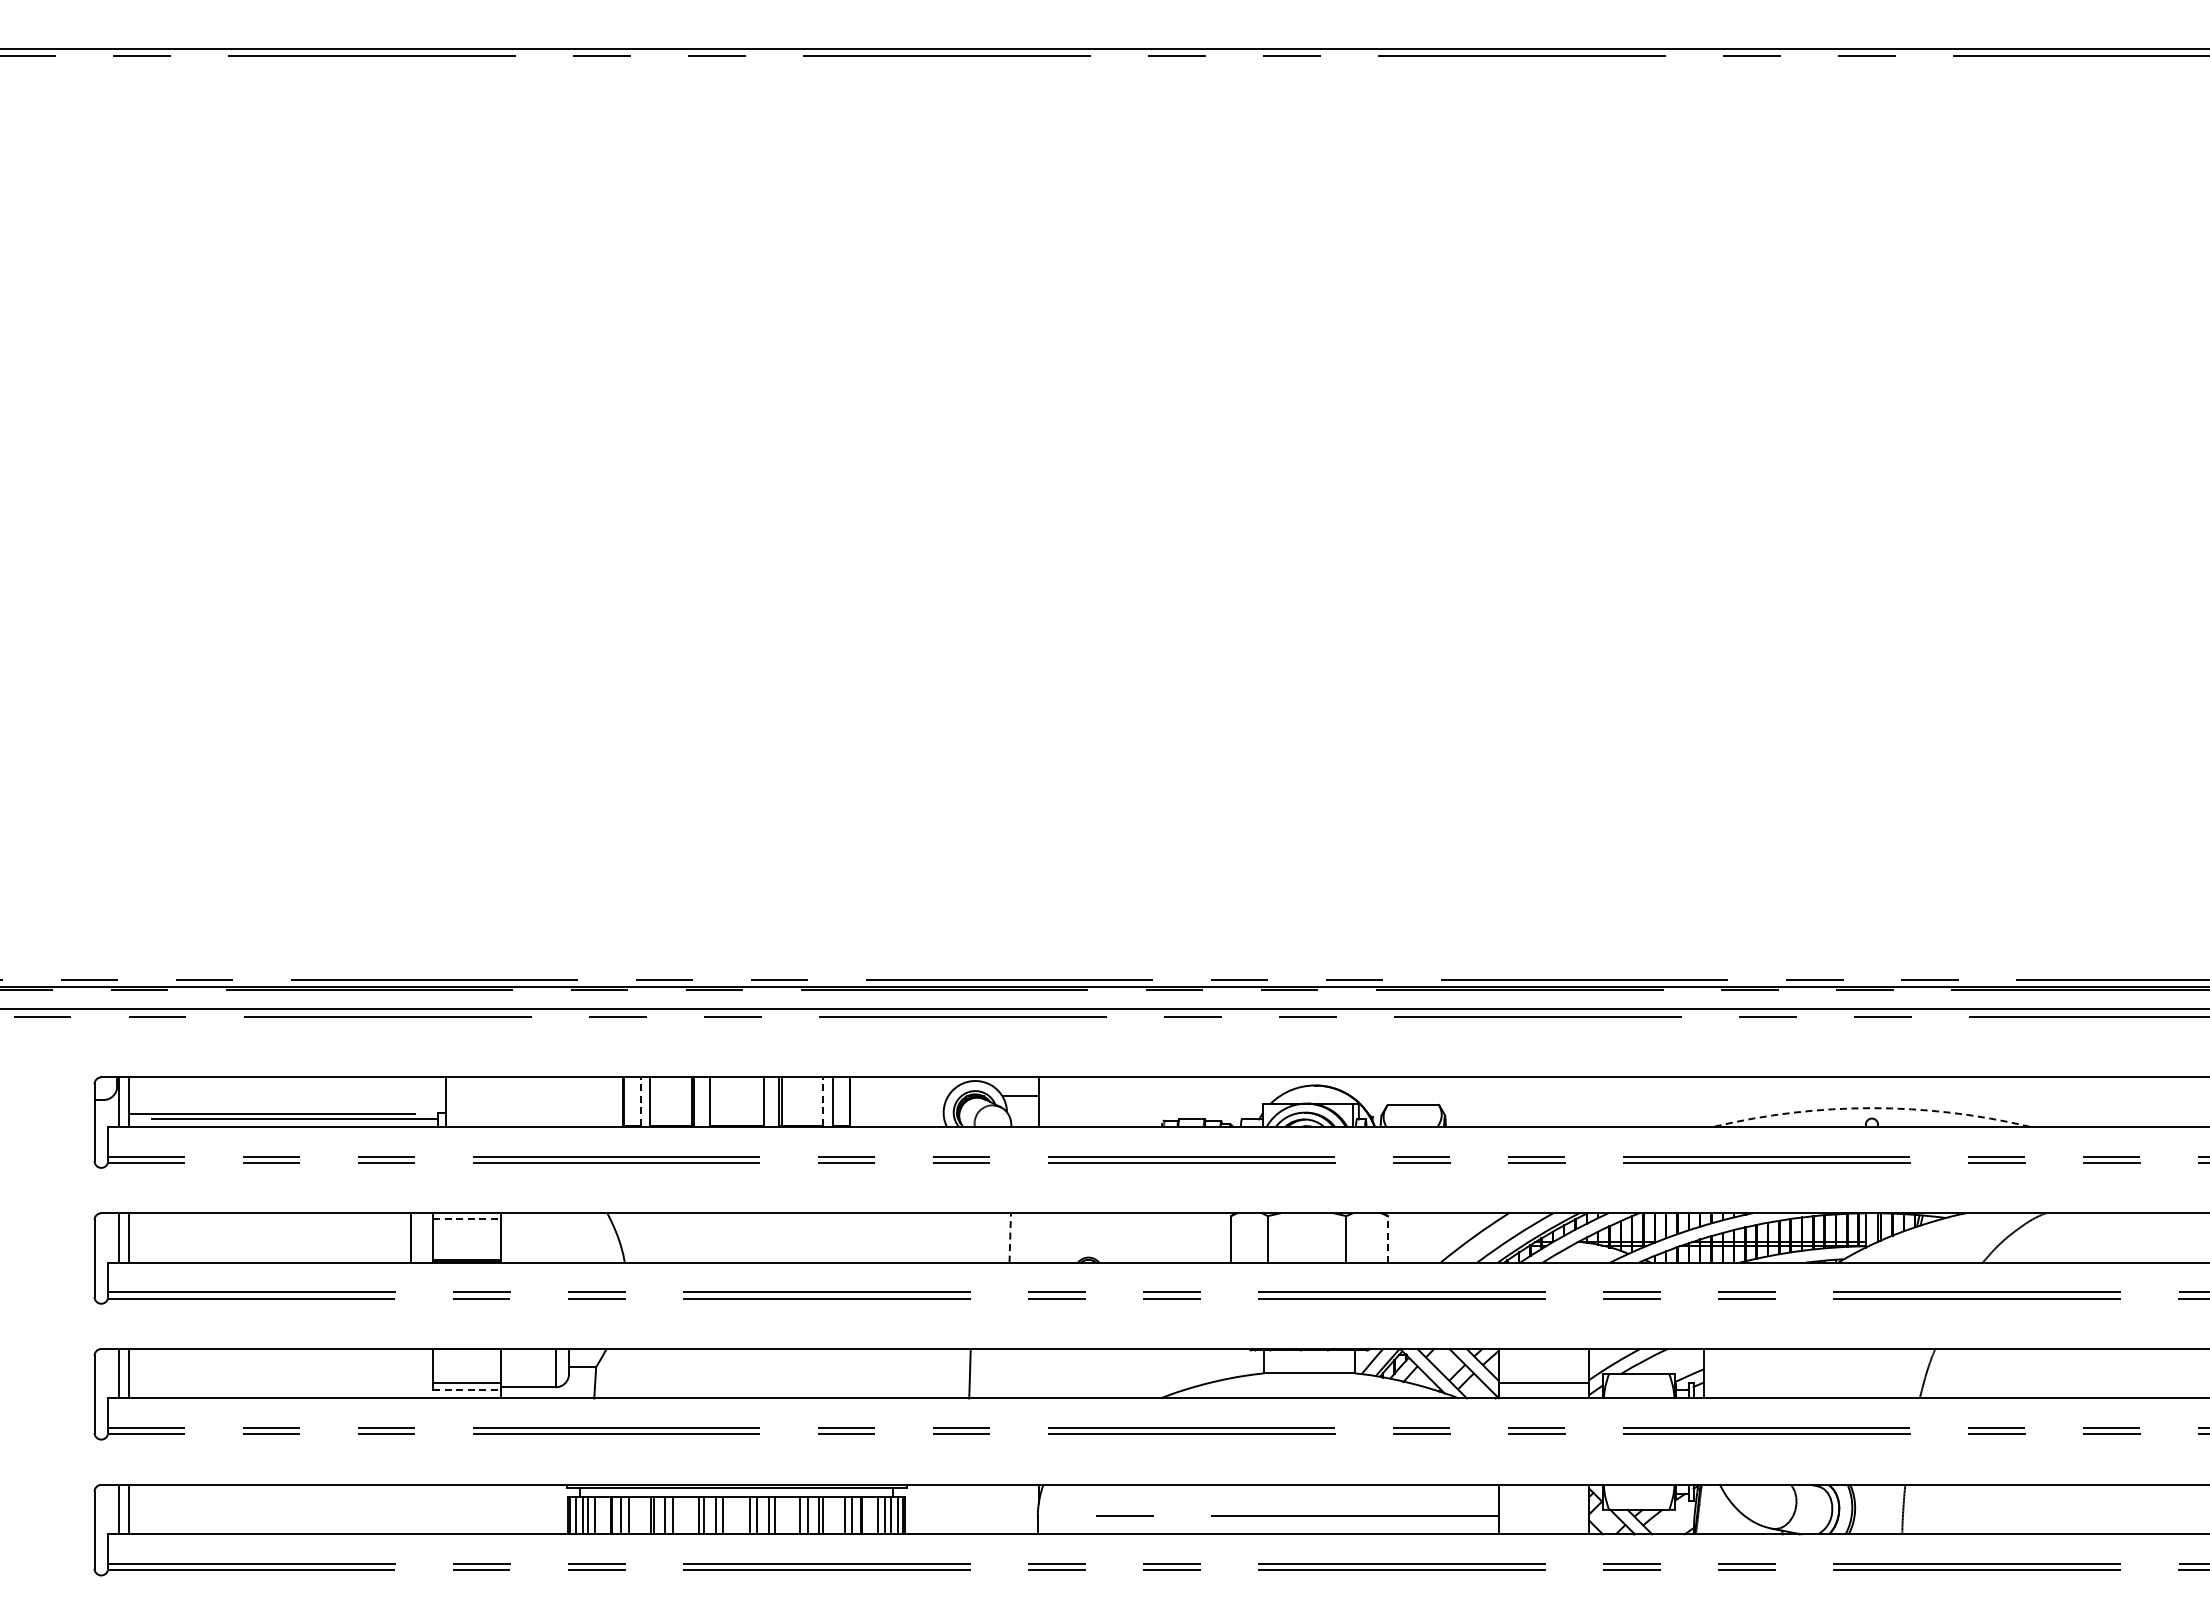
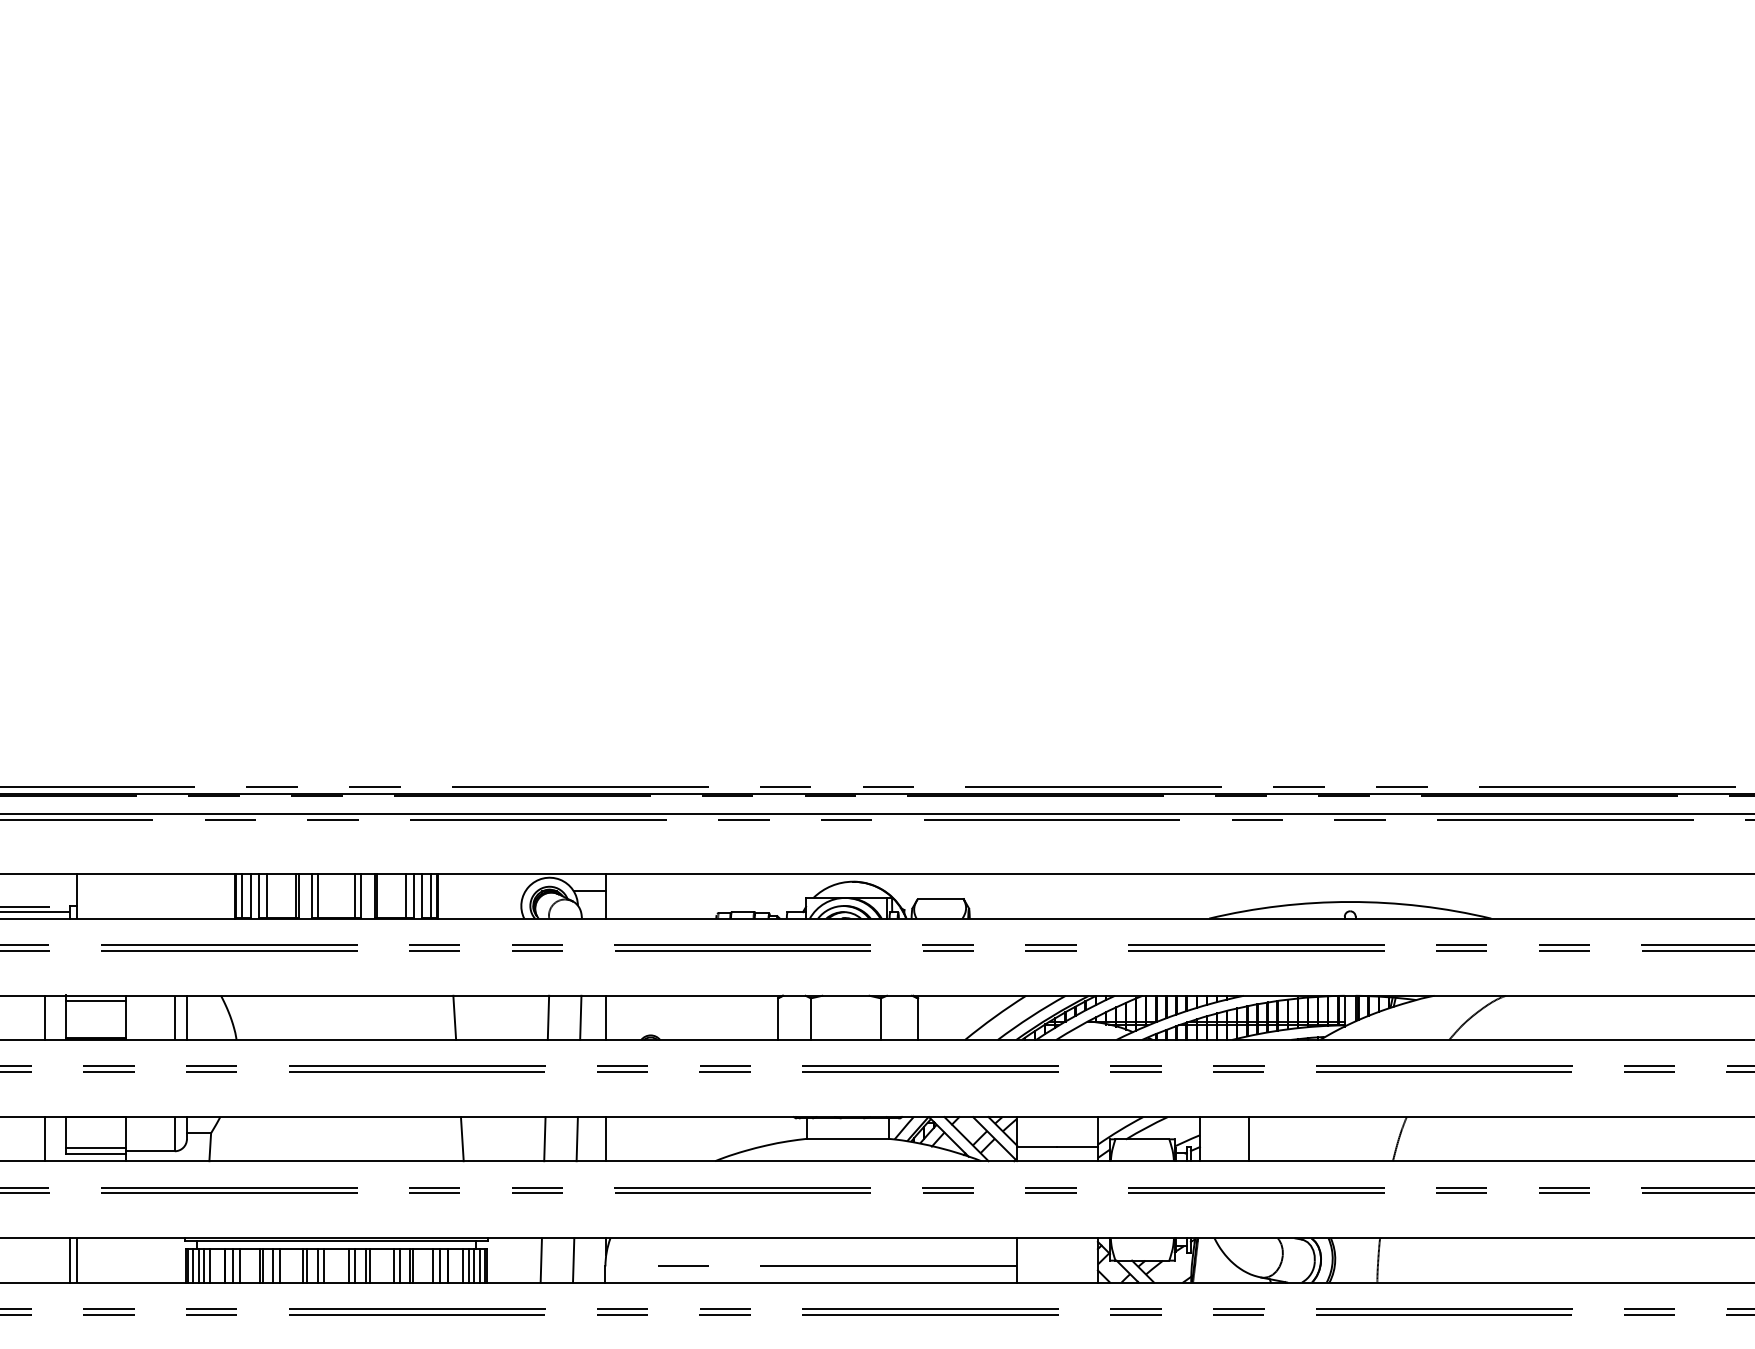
line: (631, 1101) -> (242, 896), added
line: (640, 1101) -> (250, 896), dashed -> solid
line: (658, 1101) -> (266, 896), added
line: (716, 1101) -> (318, 896), added
line: (757, 1101) -> (355, 896), added
line: (814, 1101) -> (406, 896), added
line: (823, 1101) -> (414, 896), dashed -> solid
line: (842, 1101) -> (431, 896), added
arc: (1871, 1108) -> (1349, 902), dashed -> solid
line: (467, 1219) -> (96, 1001), dashed -> solid
line: (555, 1237) -> (174, 1017), added
line: (569, 1237) -> (187, 1017), added
line: (868, 1237) -> (454, 1017), added
line: (973, 1237) -> (548, 1017), added
line: (1010, 1237) -> (581, 1017), dashed -> solid
line: (1038, 1237) -> (606, 1017), added
line: (1387, 1238) -> (917, 1018), dashed -> solid
line: (410, 1373) -> (45, 1138), added
line: (877, 1373) -> (462, 1138), added
line: (1005, 1373) -> (576, 1138), added
line: (1038, 1373) -> (606, 1138), added
line: (1758, 1373) -> (1248, 1138), added
line: (467, 1390) -> (96, 1154), dashed -> solid
line: (438, 1509) -> (70, 1260), added
line: (445, 1509) -> (76, 1260), added
line: (965, 1509) -> (540, 1260), added
line: (1001, 1509) -> (573, 1260), added

